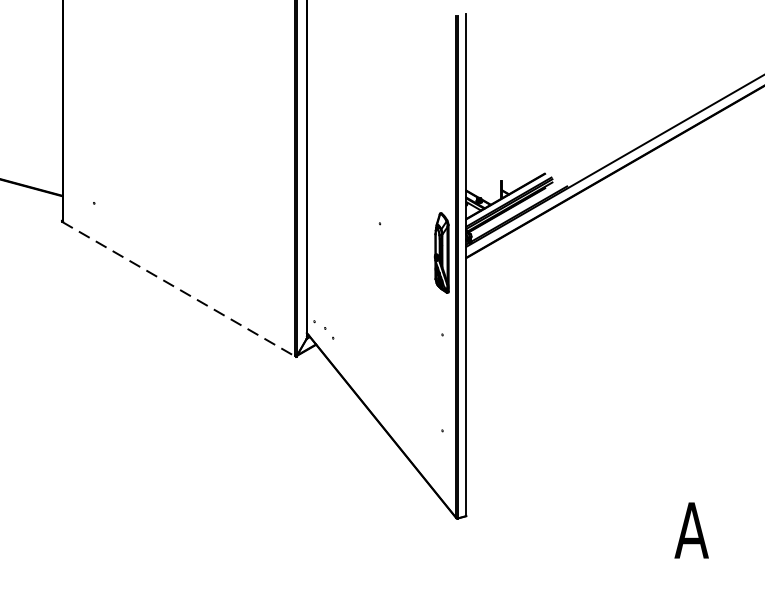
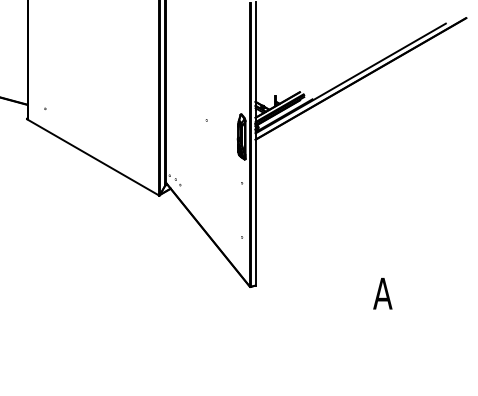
line: (179, 289) -> (93, 157), dashed -> solid

